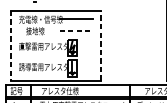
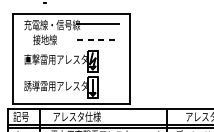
line: (101, 45) -> (129, 58), dashed -> solid
line: (10, 46) -> (13, 59), dashed -> solid

